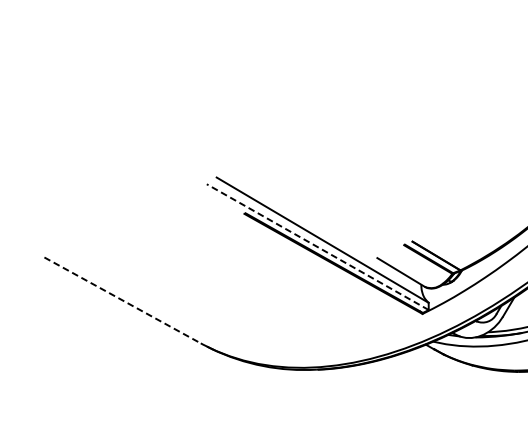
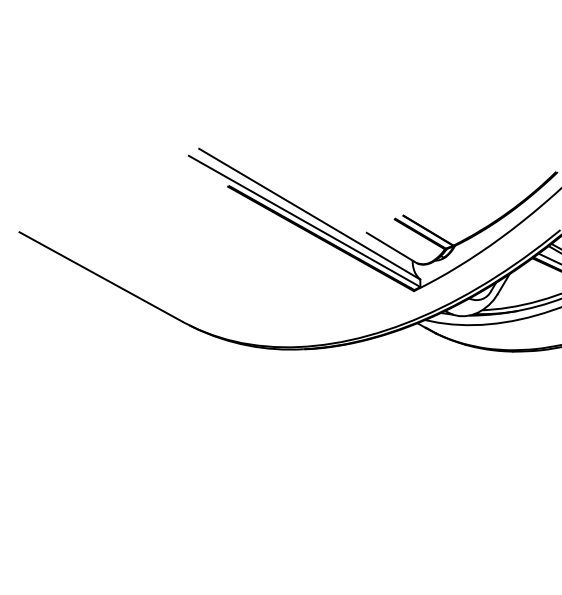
line: (317, 247) -> (304, 221), dashed -> solid
line: (122, 300) -> (101, 277), dashed -> solid

